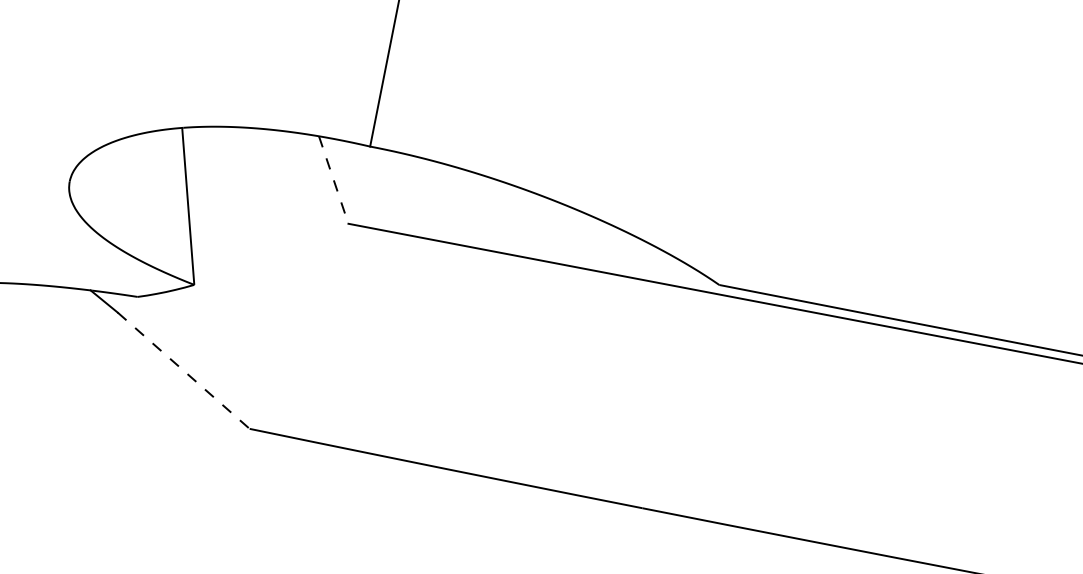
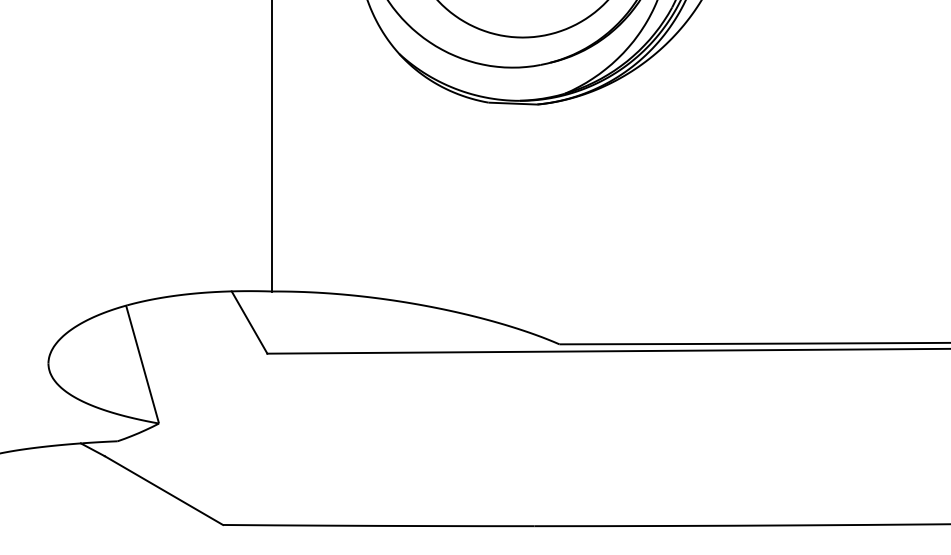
line: (333, 179) -> (249, 322), dashed -> solid
line: (184, 370) -> (164, 490), dashed -> solid

